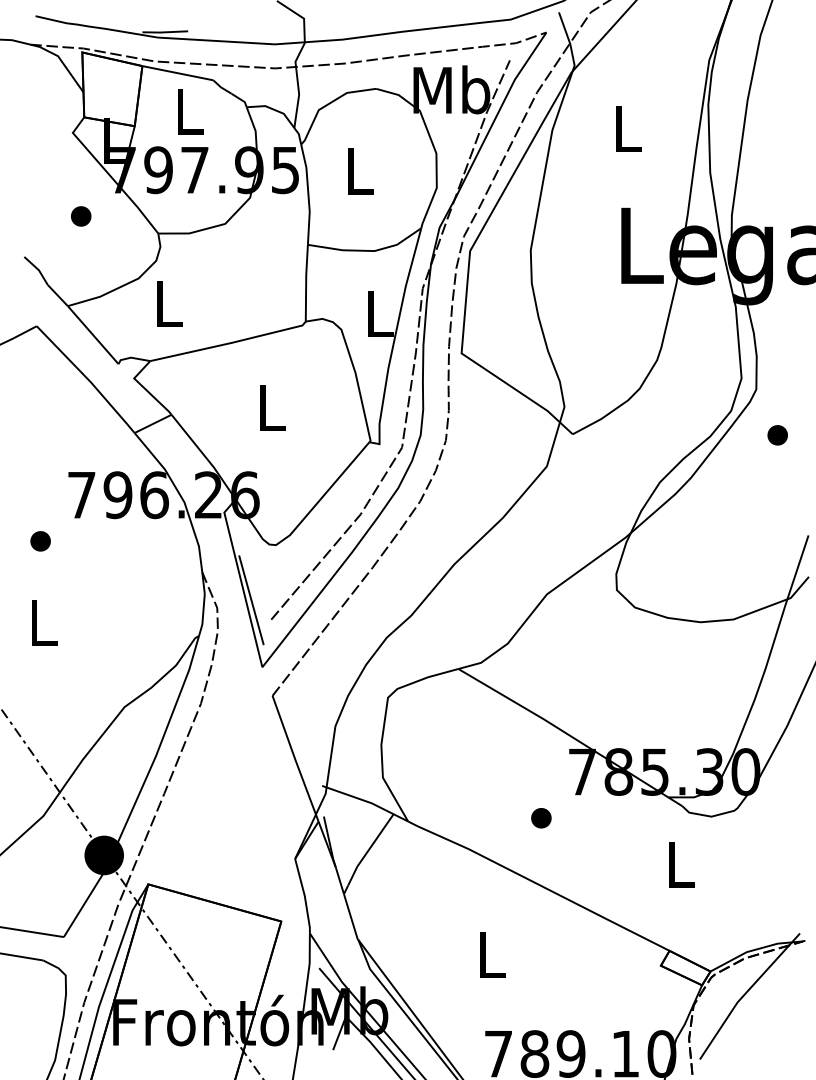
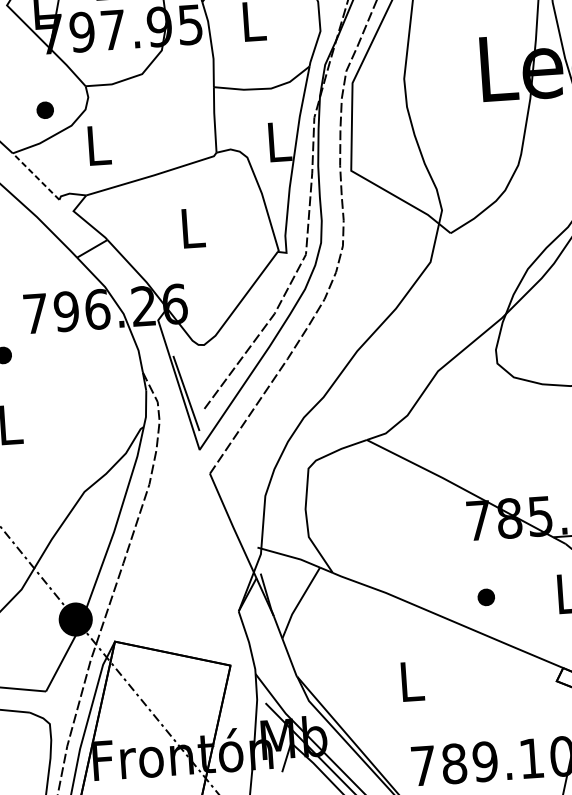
part: (81, 216) -> (45, 110), moved
line: (93, 335) -> (36, 176), solid -> dashed
part: (541, 818) -> (486, 597), moved

